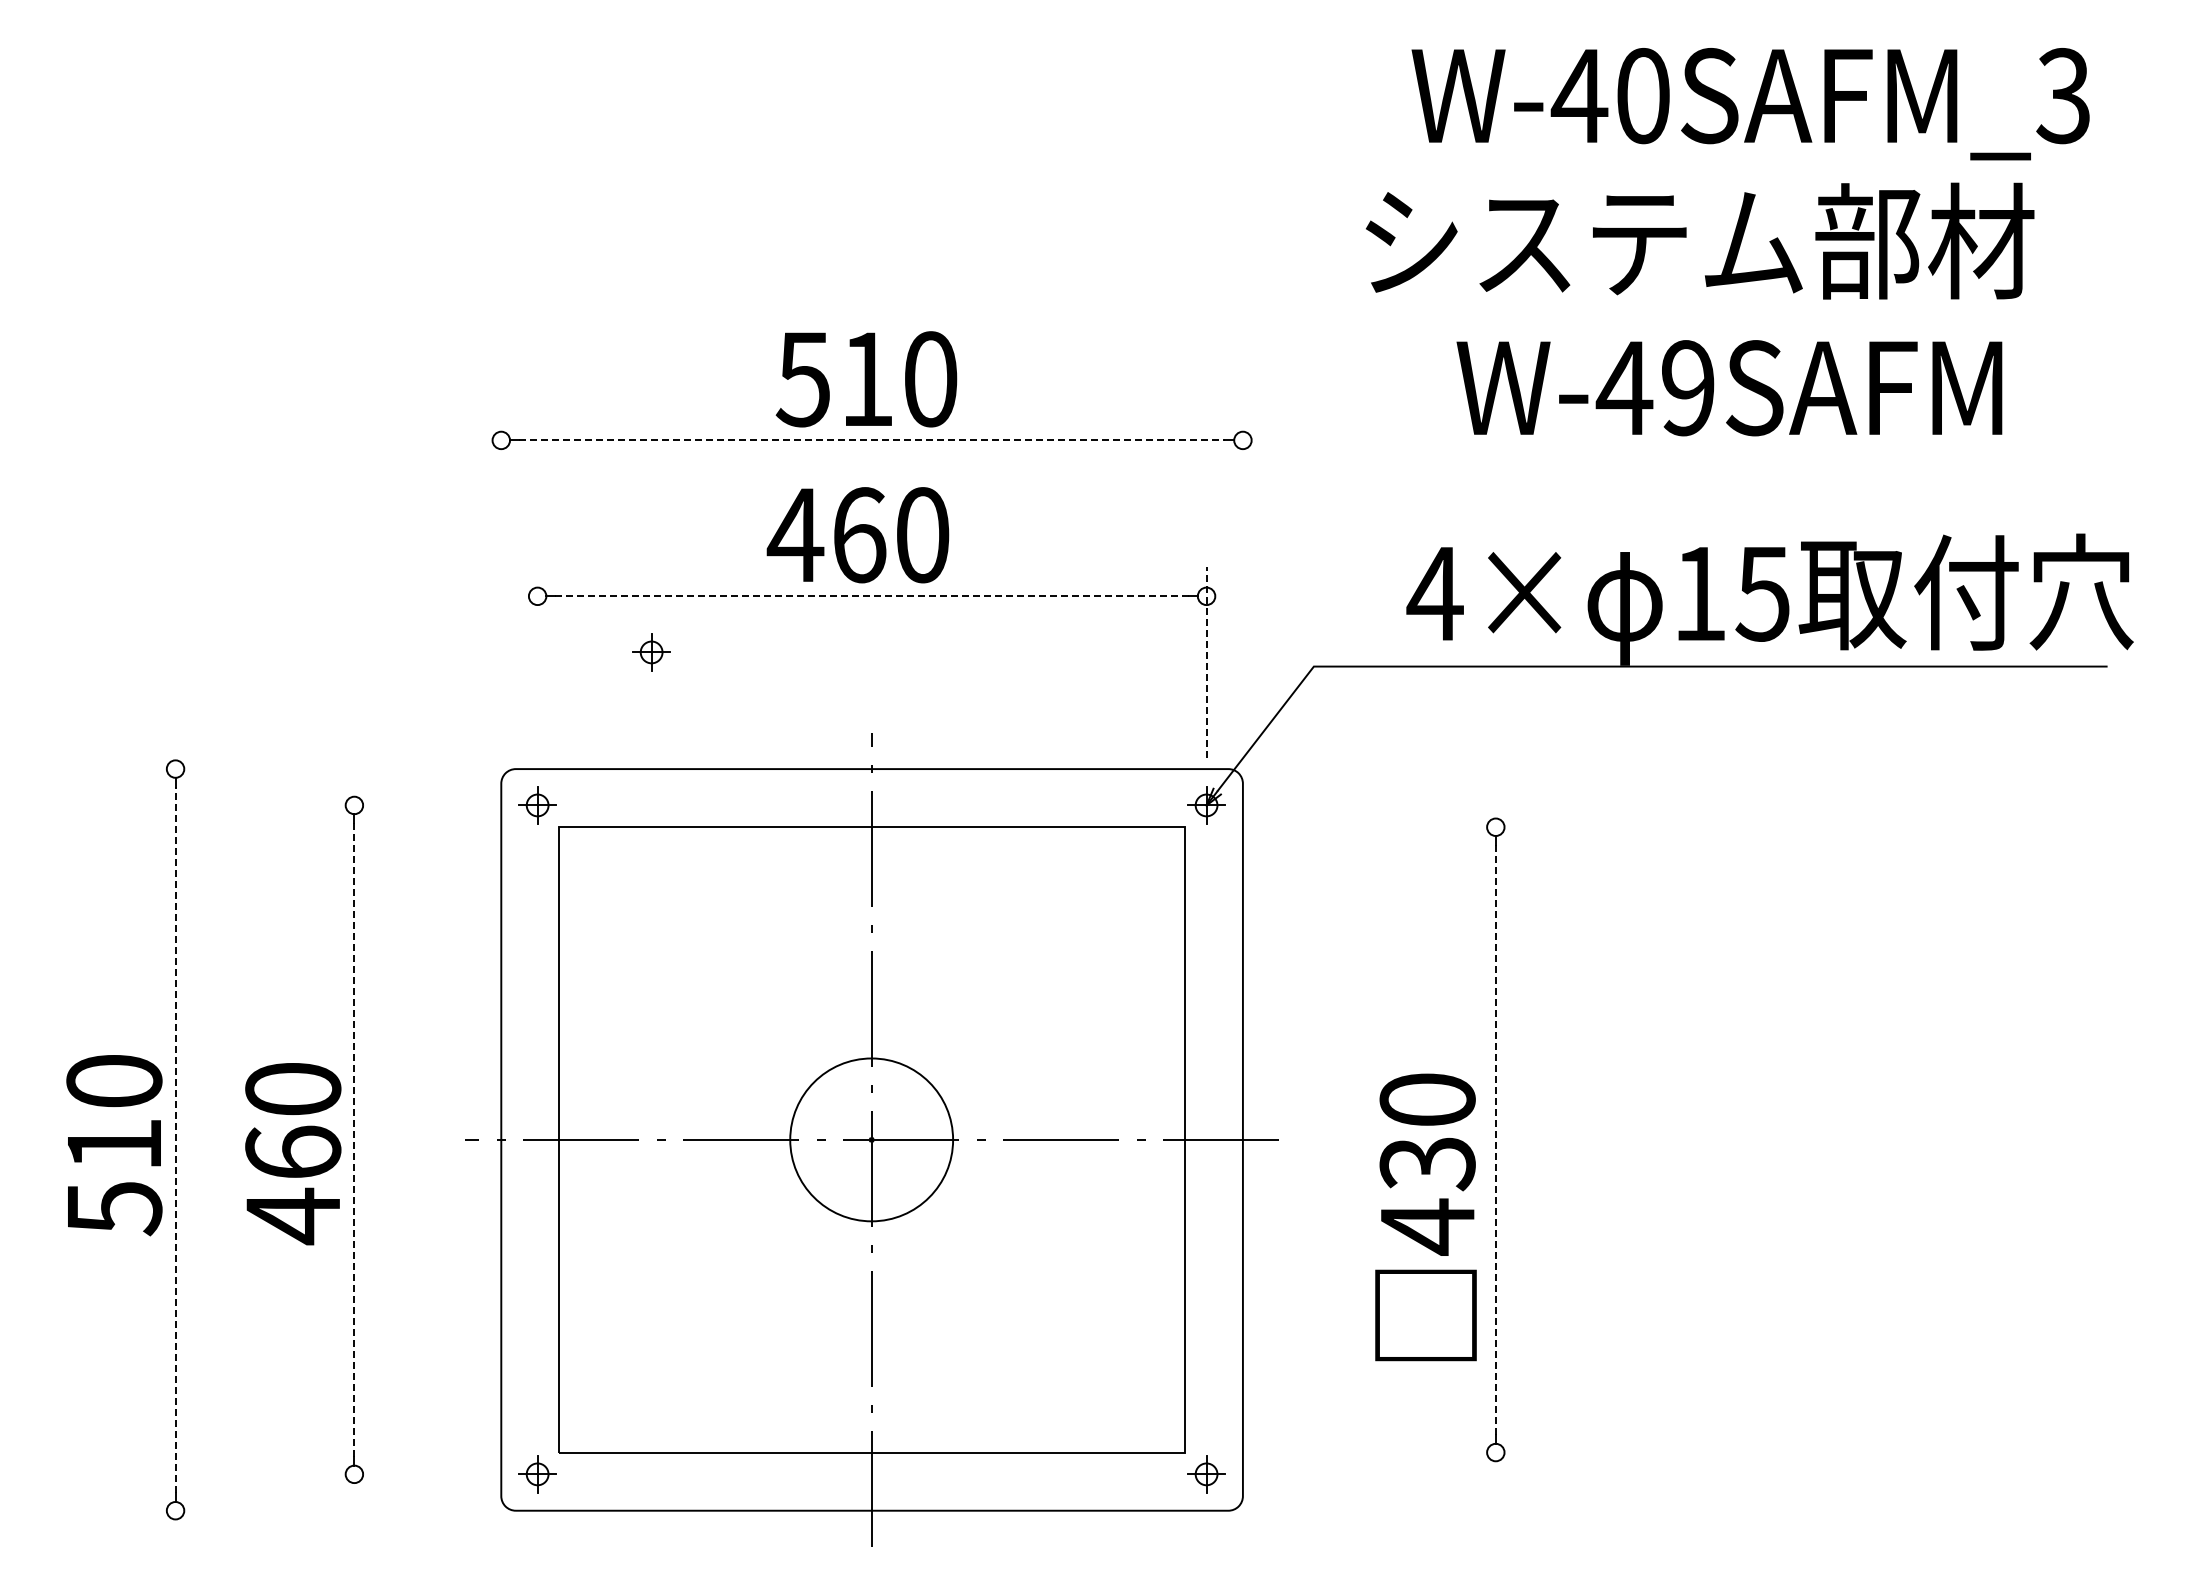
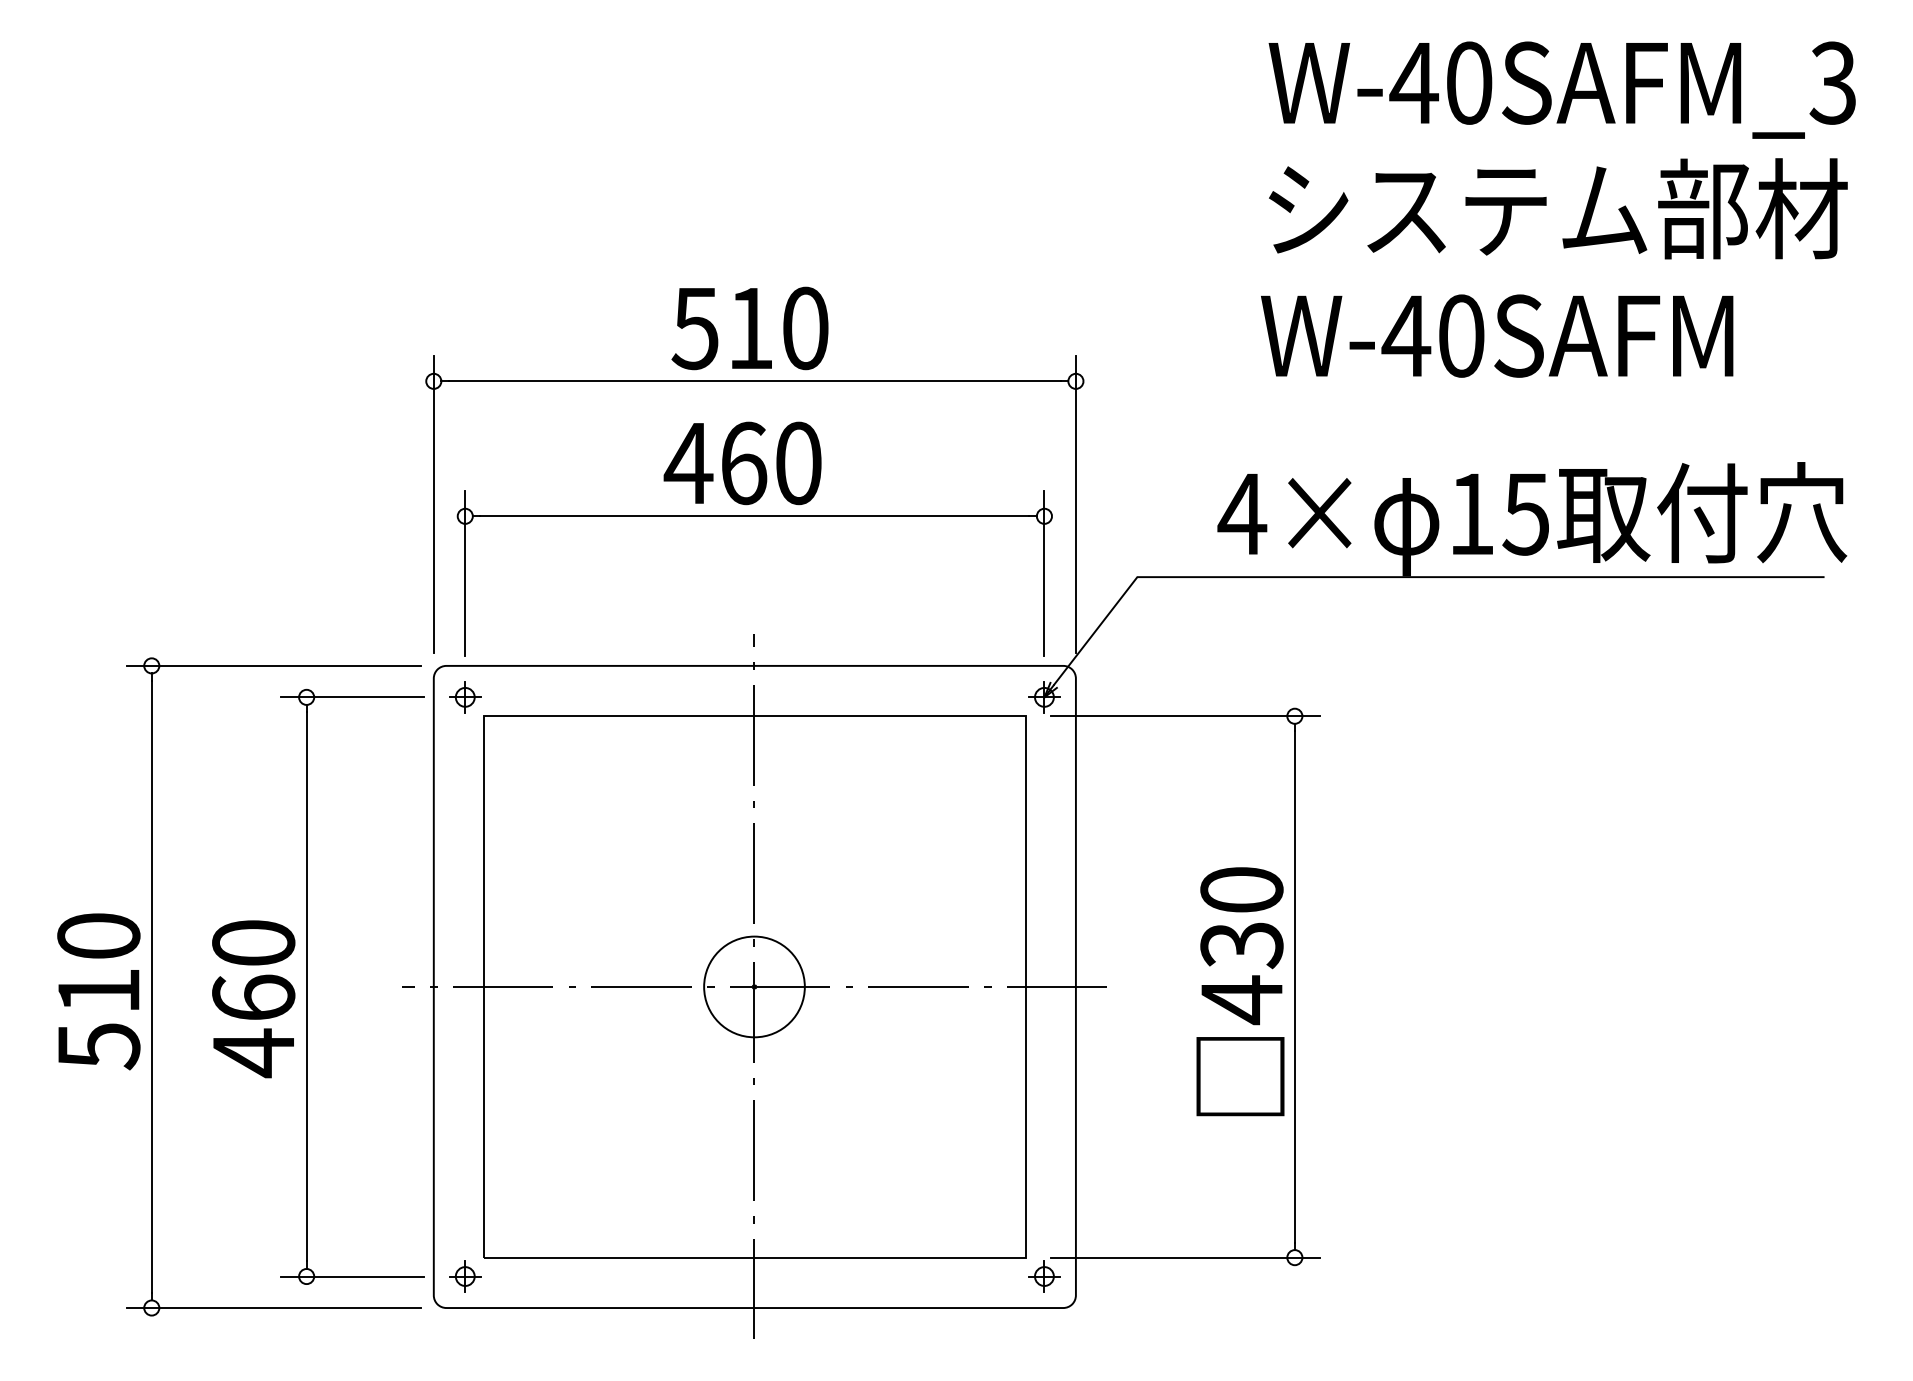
text: (1750, 104) -> (1562, 90), moved
text: (1700, 240) -> (1558, 208), moved
text: (1688, 388) -> (1461, 336), W-49SAFM -> W-40SAFM
line: (872, 440) -> (755, 381), dashed -> solid
line: (501, 582) -> (433, 504), added
line: (1242, 582) -> (1075, 504), added
line: (872, 596) -> (755, 516), dashed -> solid
part: (651, 652) -> (563, 564), removed
line: (537, 662) -> (465, 573), added
line: (1206, 662) -> (1044, 573), dashed -> solid
line: (316, 769) -> (273, 666), added
line: (407, 805) -> (352, 697), added
line: (1368, 827) -> (1184, 716), added
line: (175, 1139) -> (151, 986), dashed -> solid
circle: (871, 1139) -> (754, 986), size x0.71
line: (354, 1140) -> (306, 987), dashed -> solid
line: (1495, 1140) -> (1294, 987), dashed -> solid
text: (1425, 1217) -> (1240, 991), moved
line: (1368, 1452) -> (1184, 1257), added
line: (407, 1474) -> (352, 1276), added
line: (316, 1510) -> (273, 1307), added

